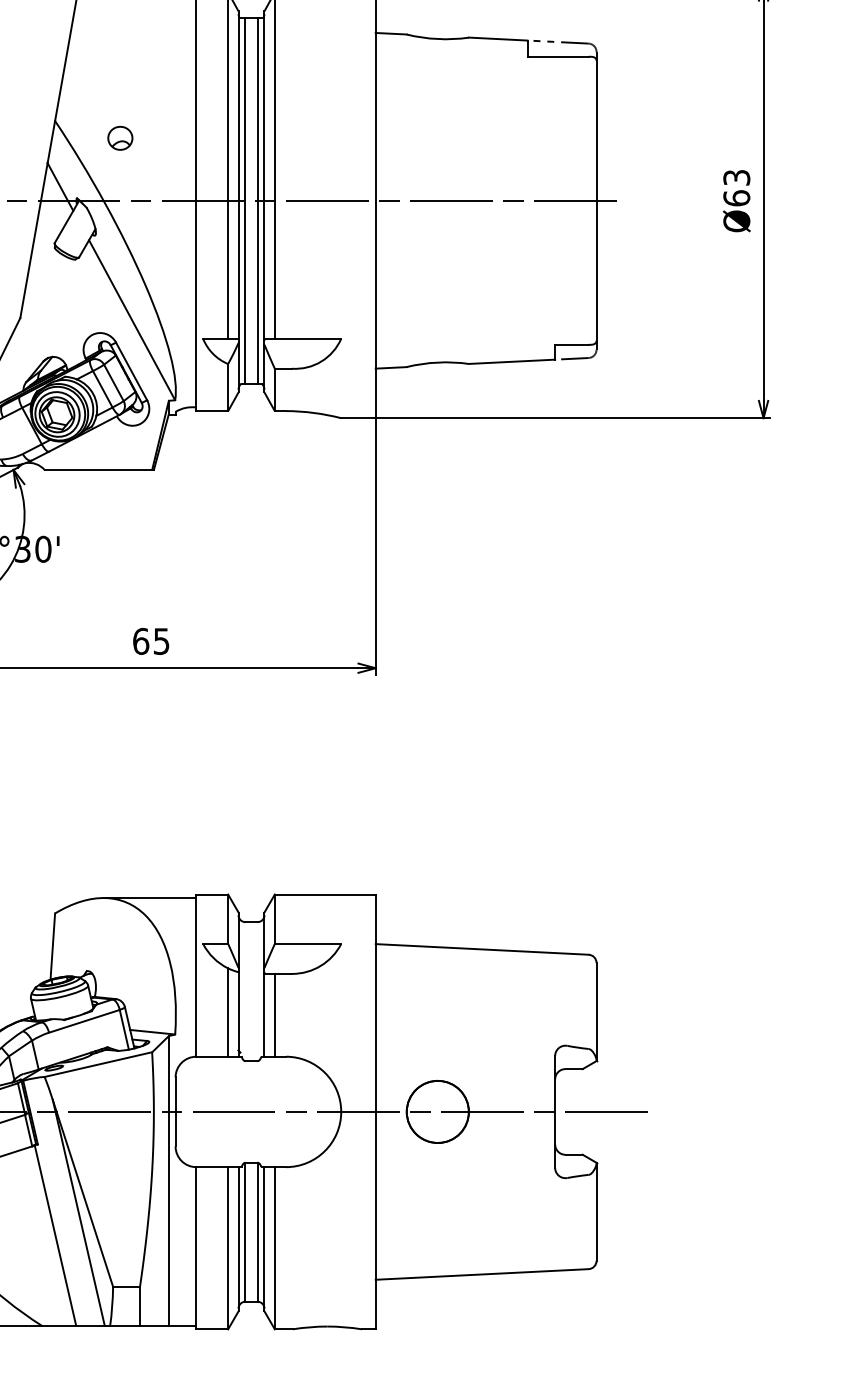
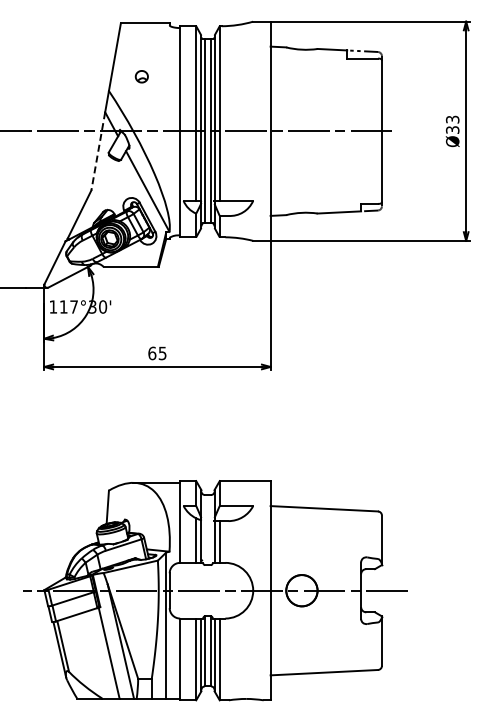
part: (119, 137) -> (141, 76), moved
text: (736, 197) -> (452, 129), Ø63 -> Ø33
line: (34, 240) -> (98, 151), solid -> dashed

